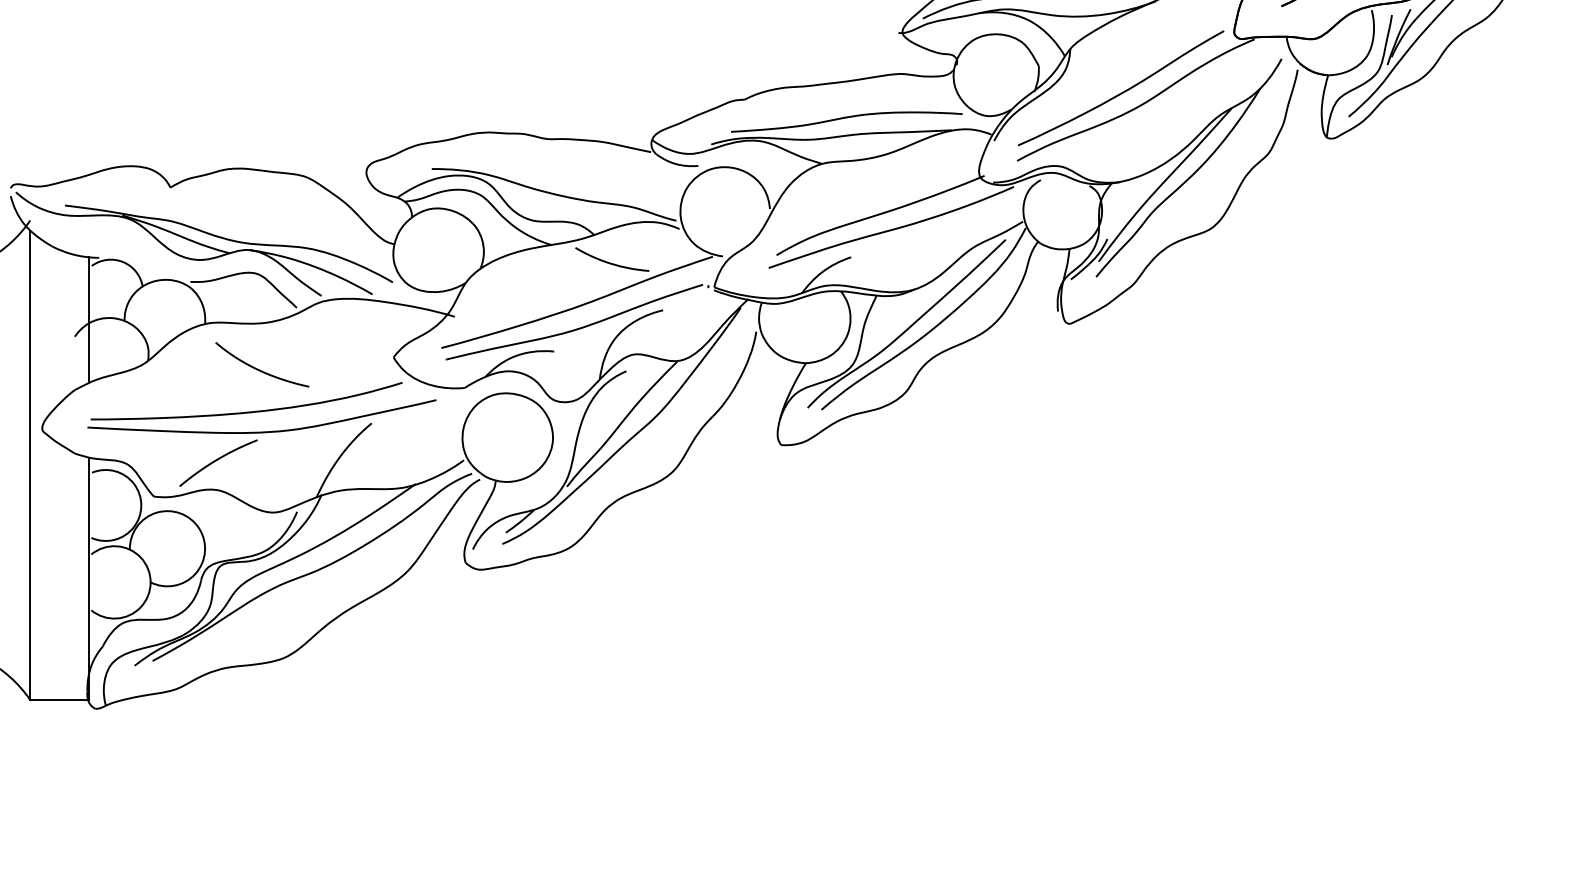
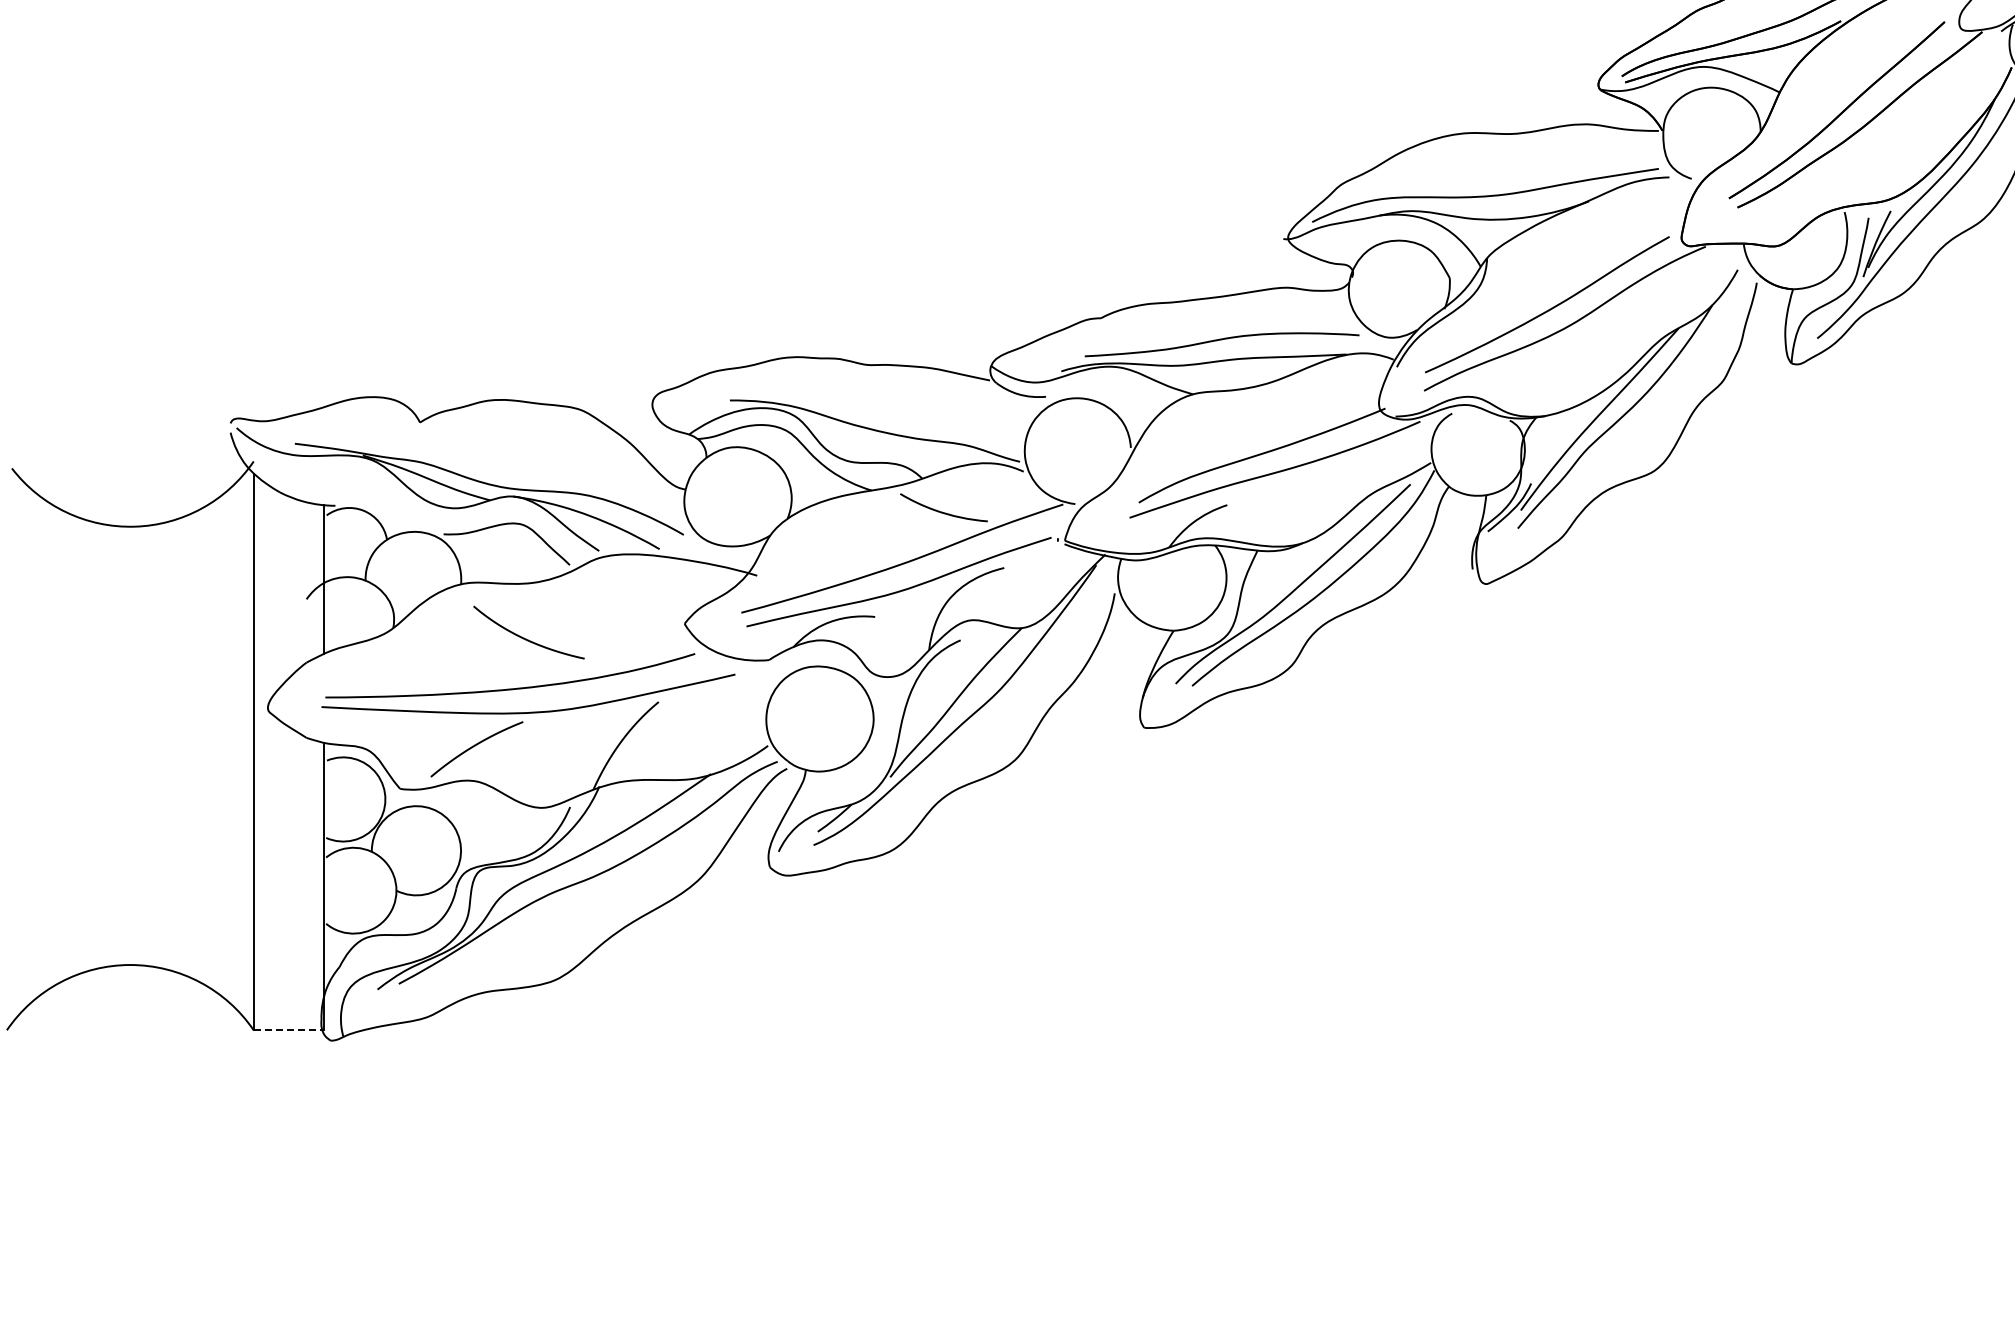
line: (60, 700) -> (289, 1030), solid -> dashed

